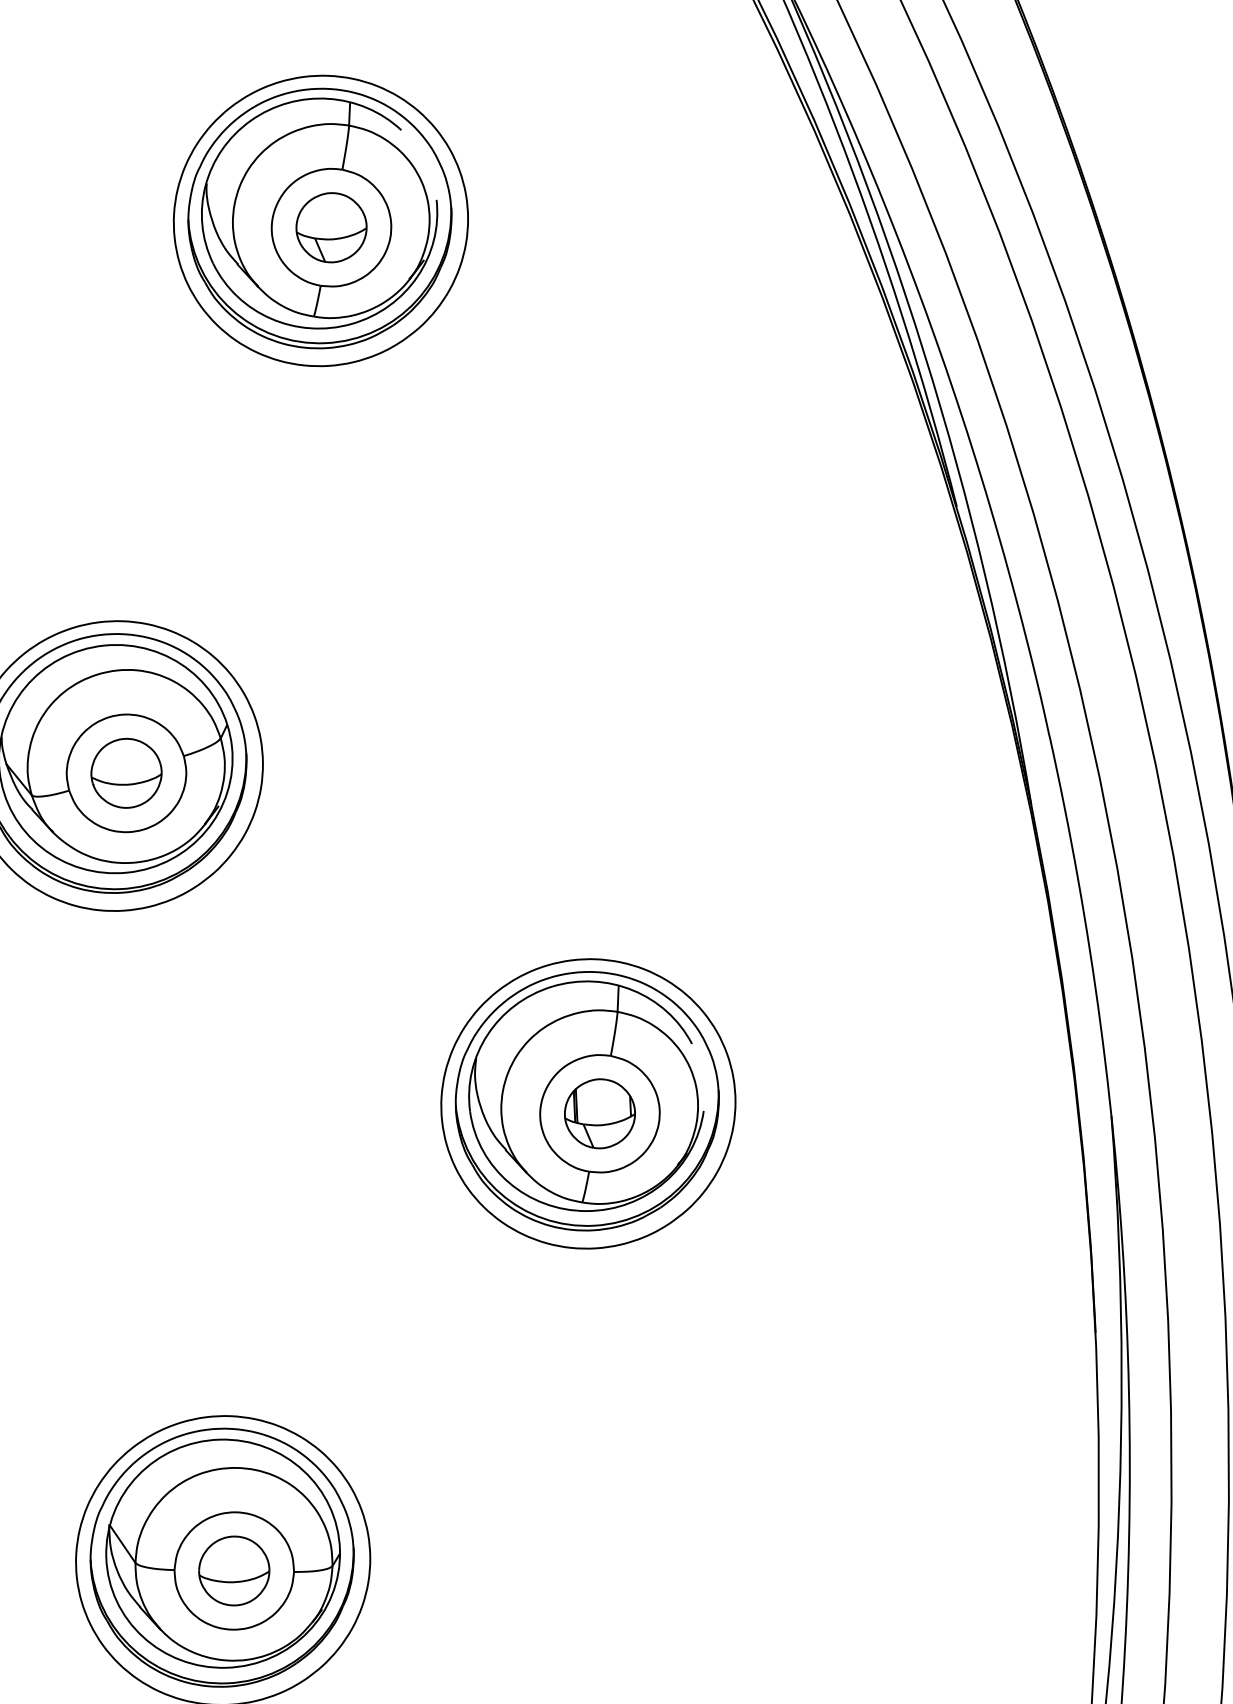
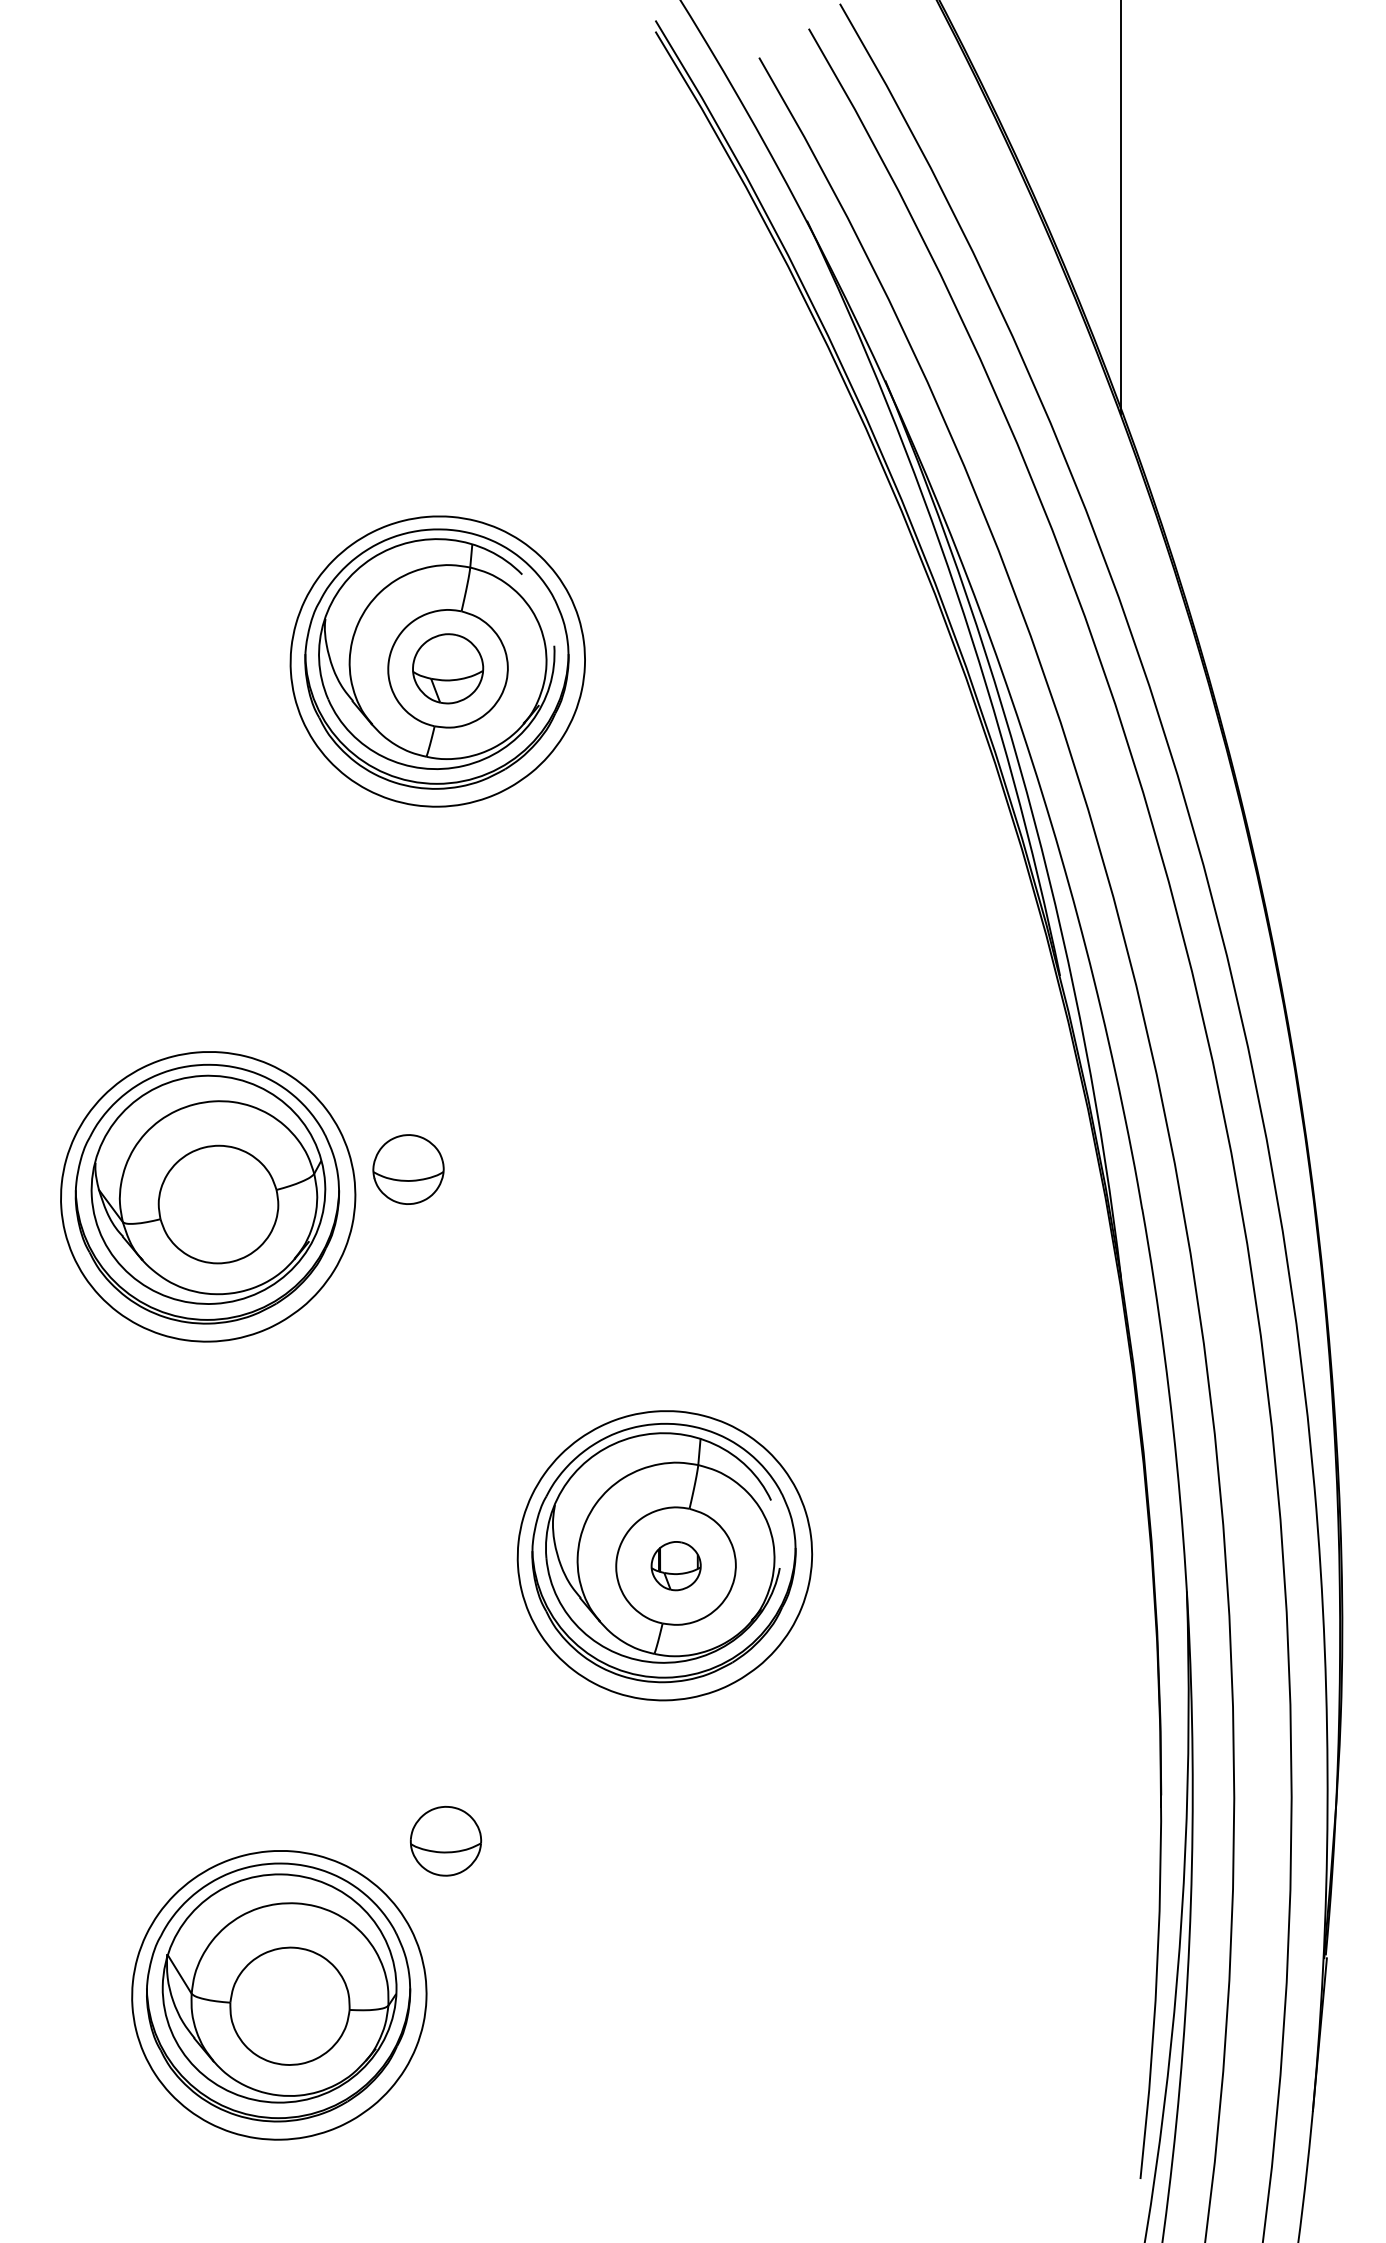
part: (126, 773) -> (408, 1169), moved
part: (600, 1113) -> (676, 1565), size x0.7
part: (234, 1570) -> (446, 1840), moved

